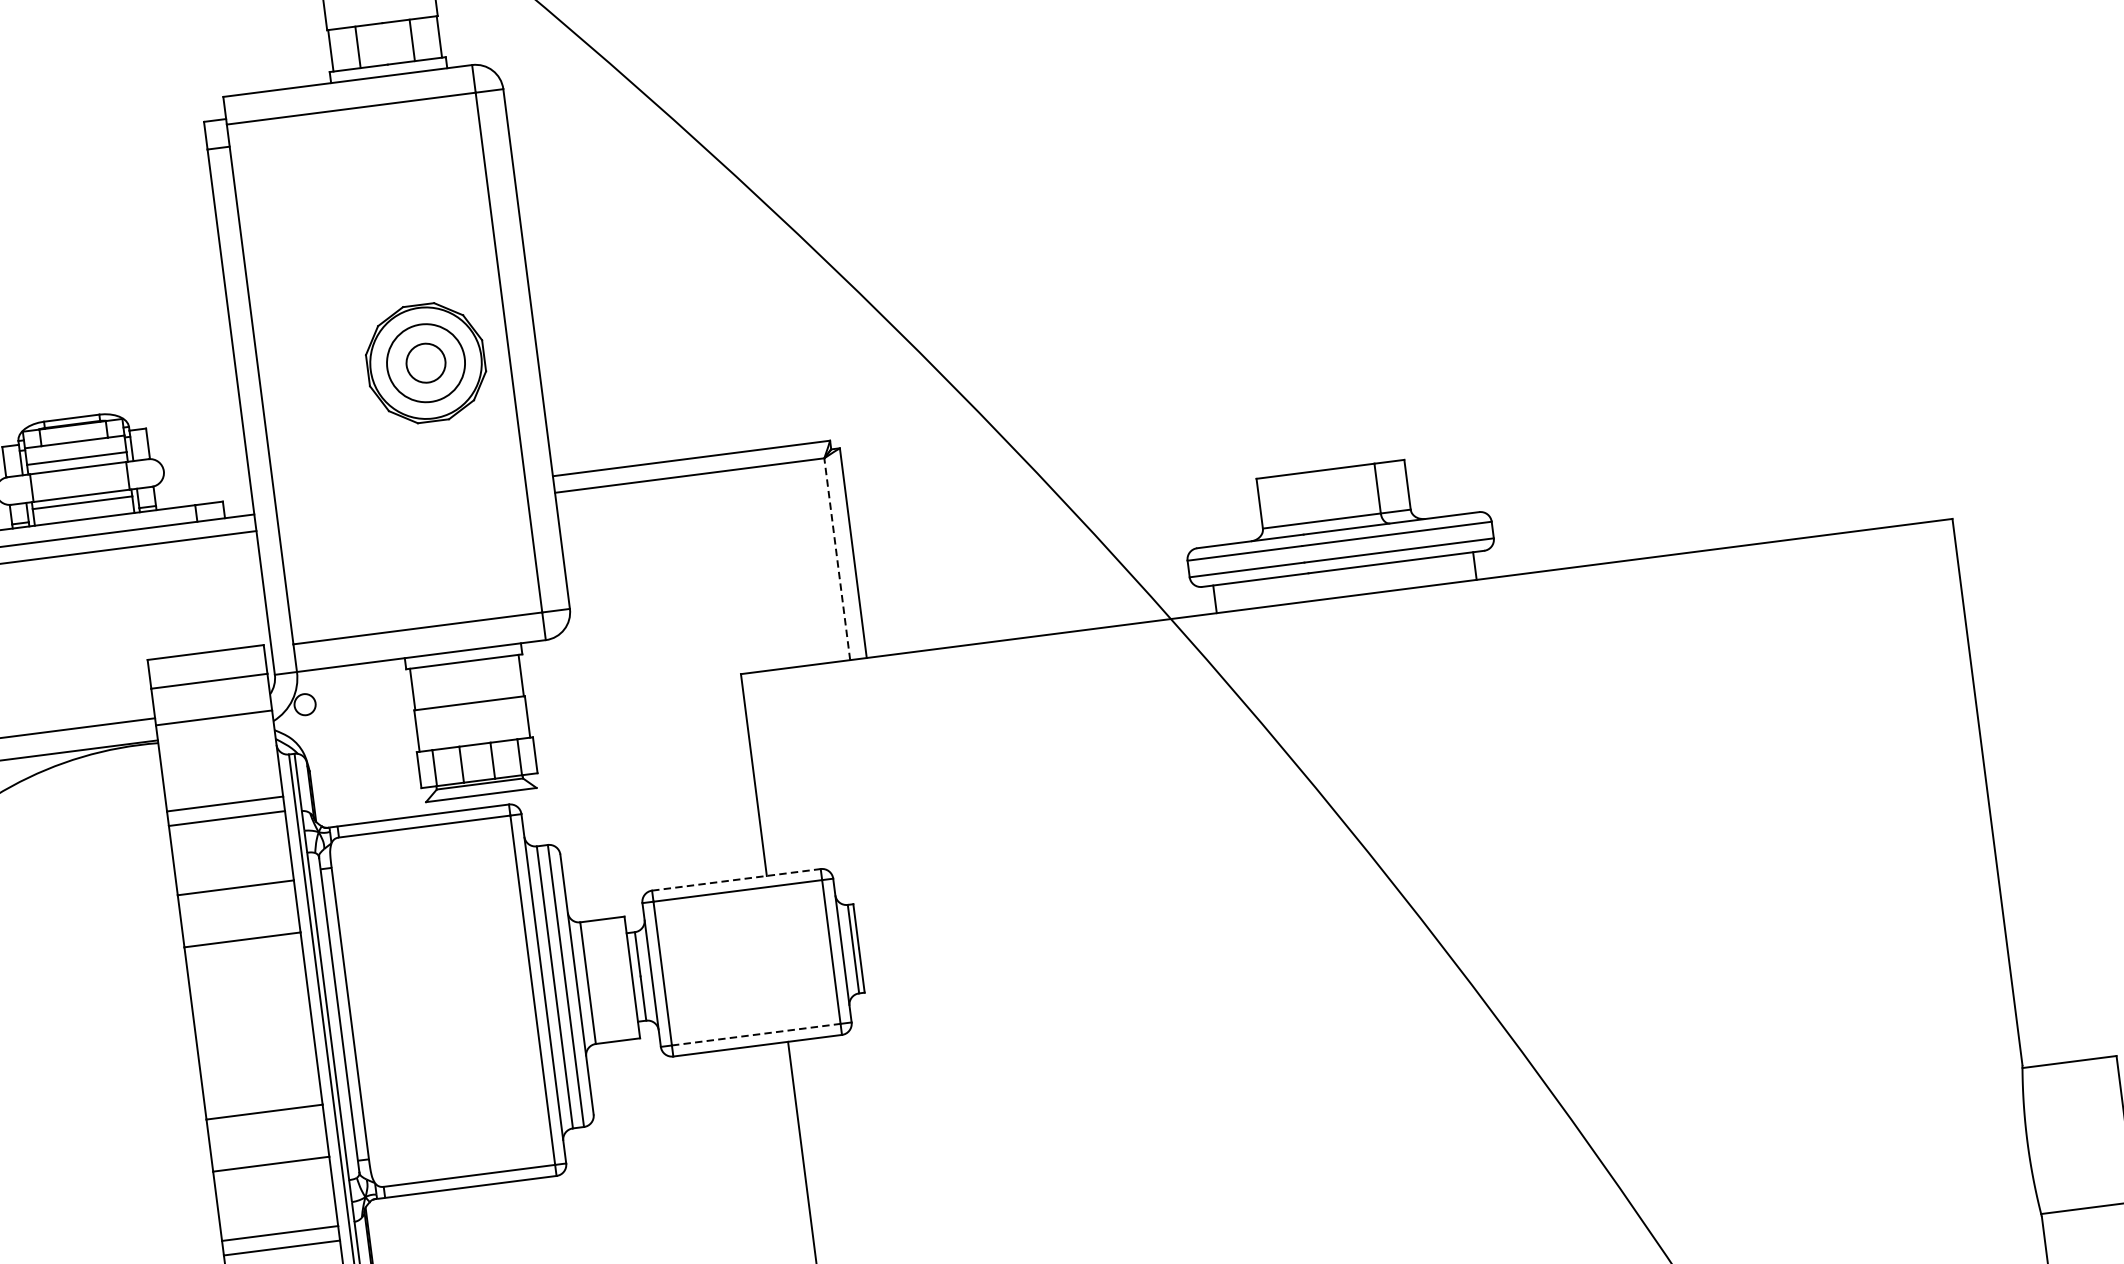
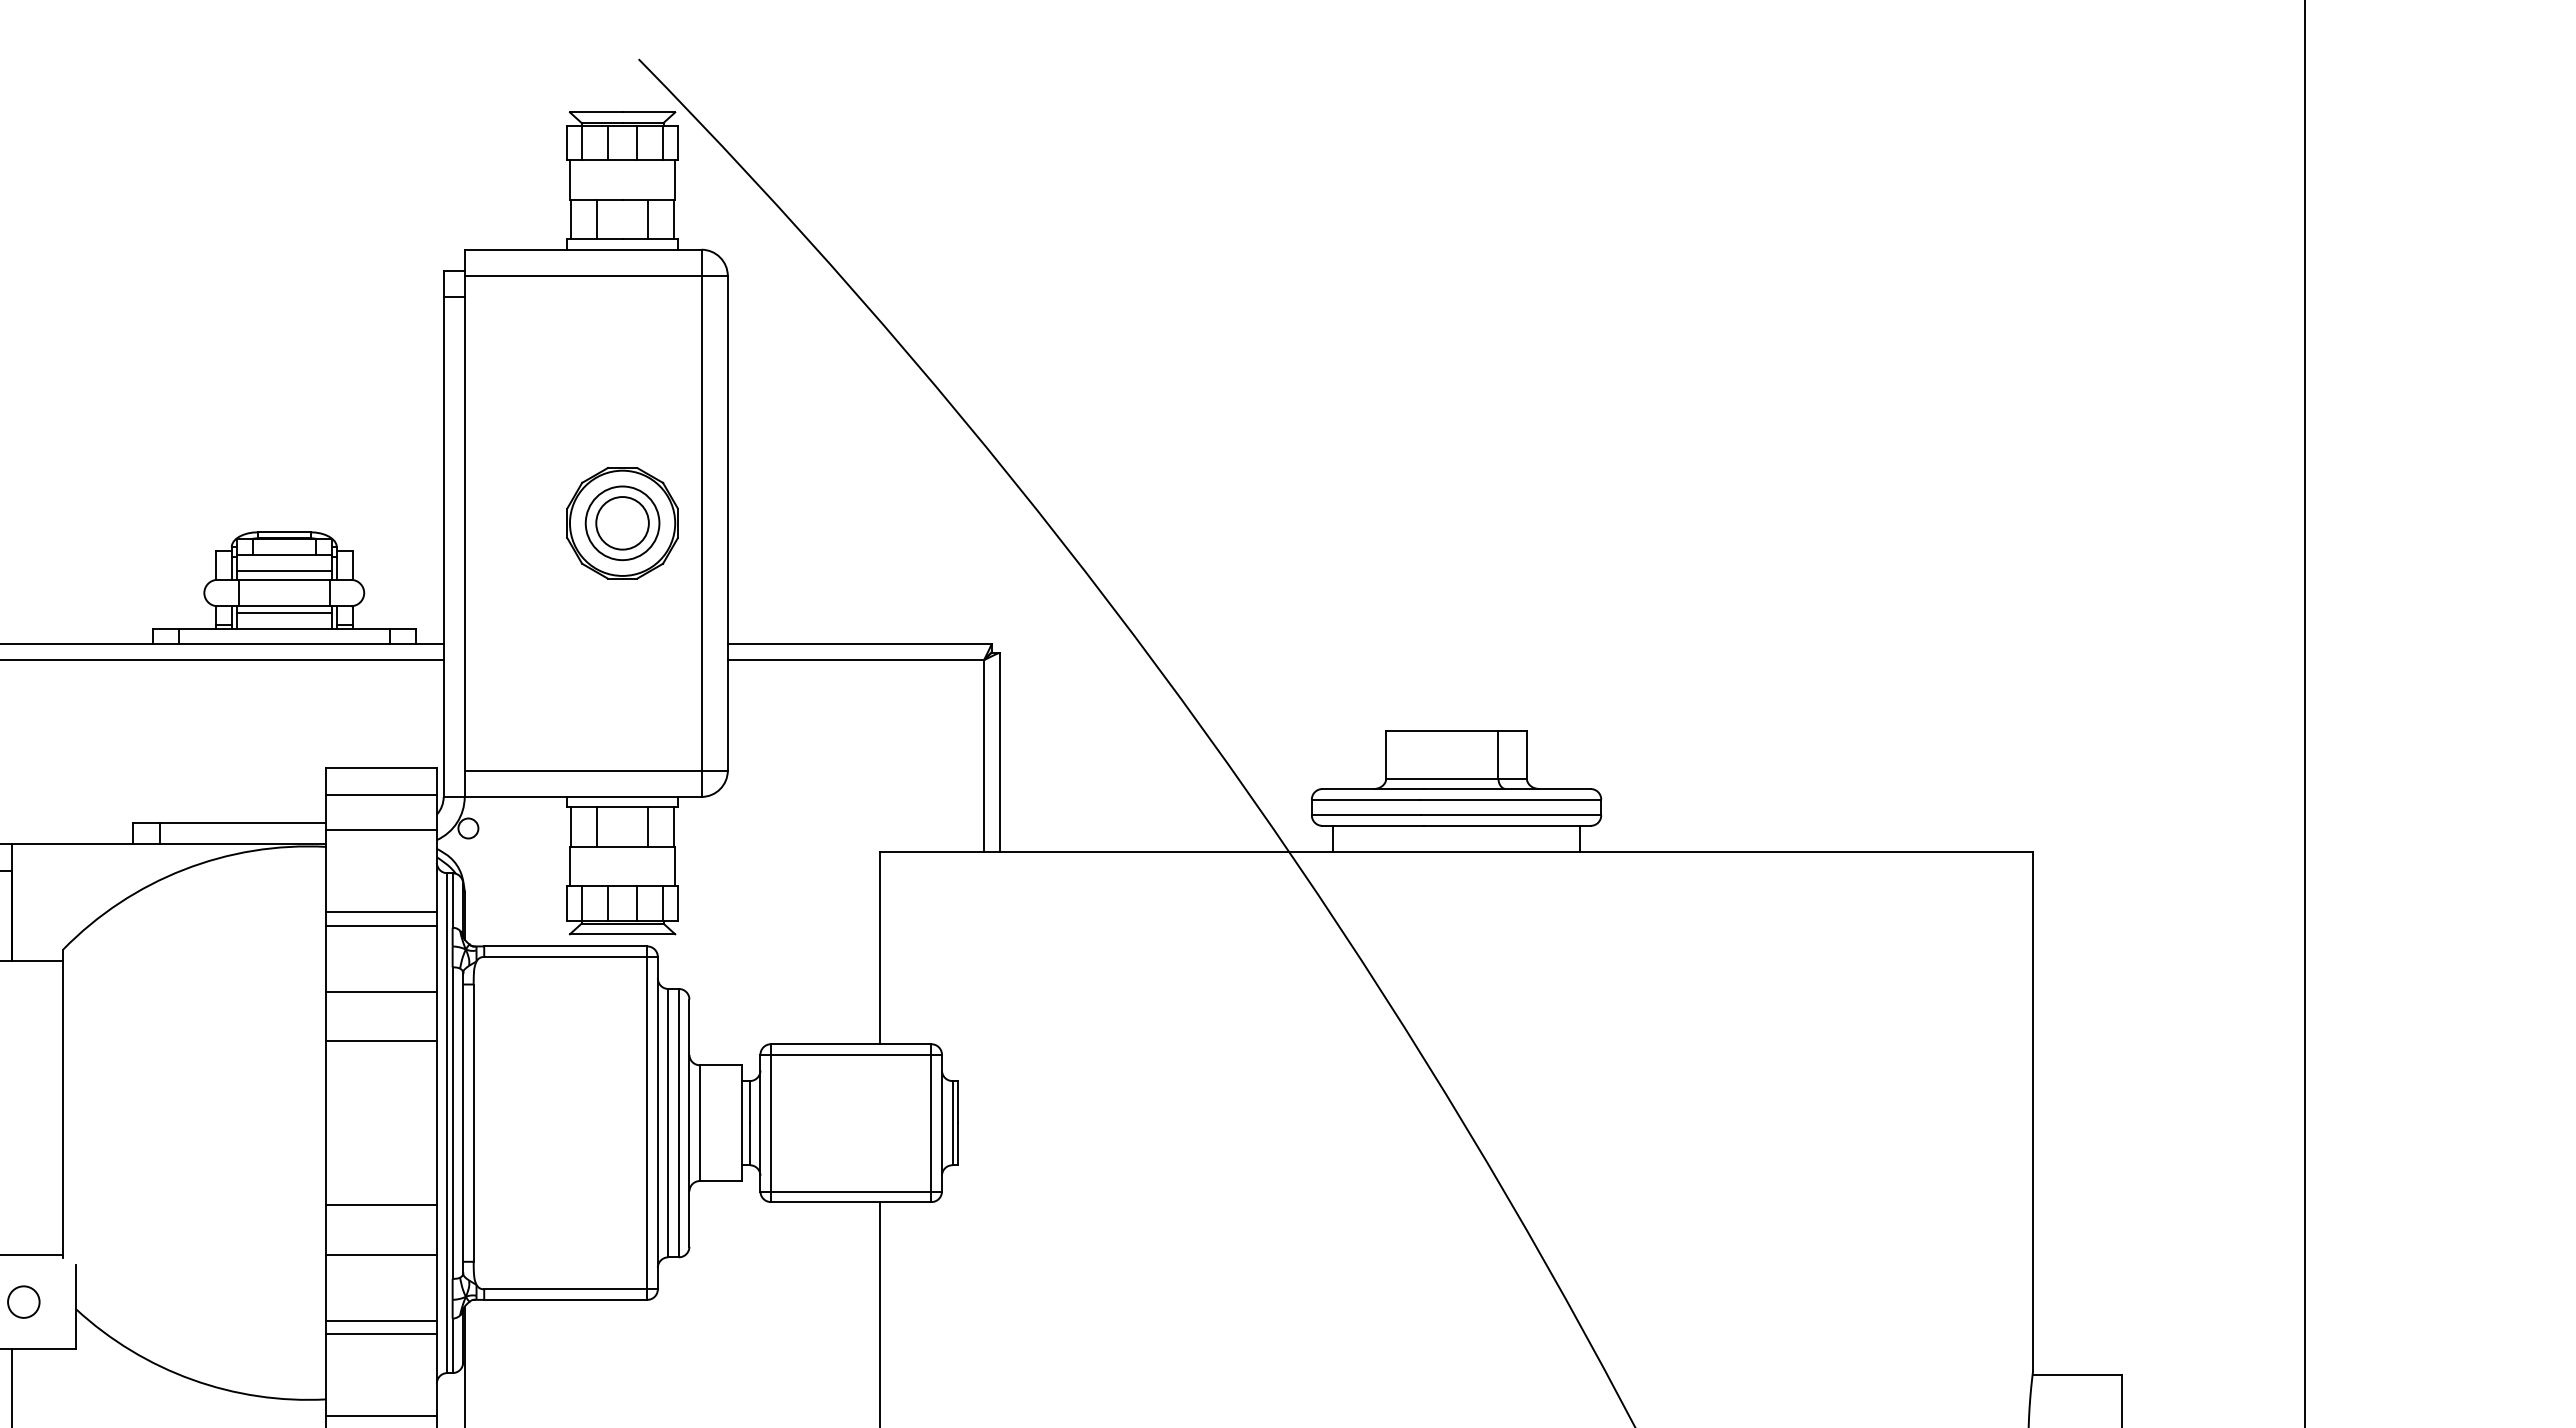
circle: (425, 363) -> (622, 523), size x1.43
line: (837, 558) -> (984, 755), dashed -> solid
line: (494, 678) -> (648, 826), added
line: (439, 685) -> (596, 826), added
line: (736, 880) -> (851, 1044), dashed -> solid
line: (756, 1034) -> (851, 1191), dashed -> solid

